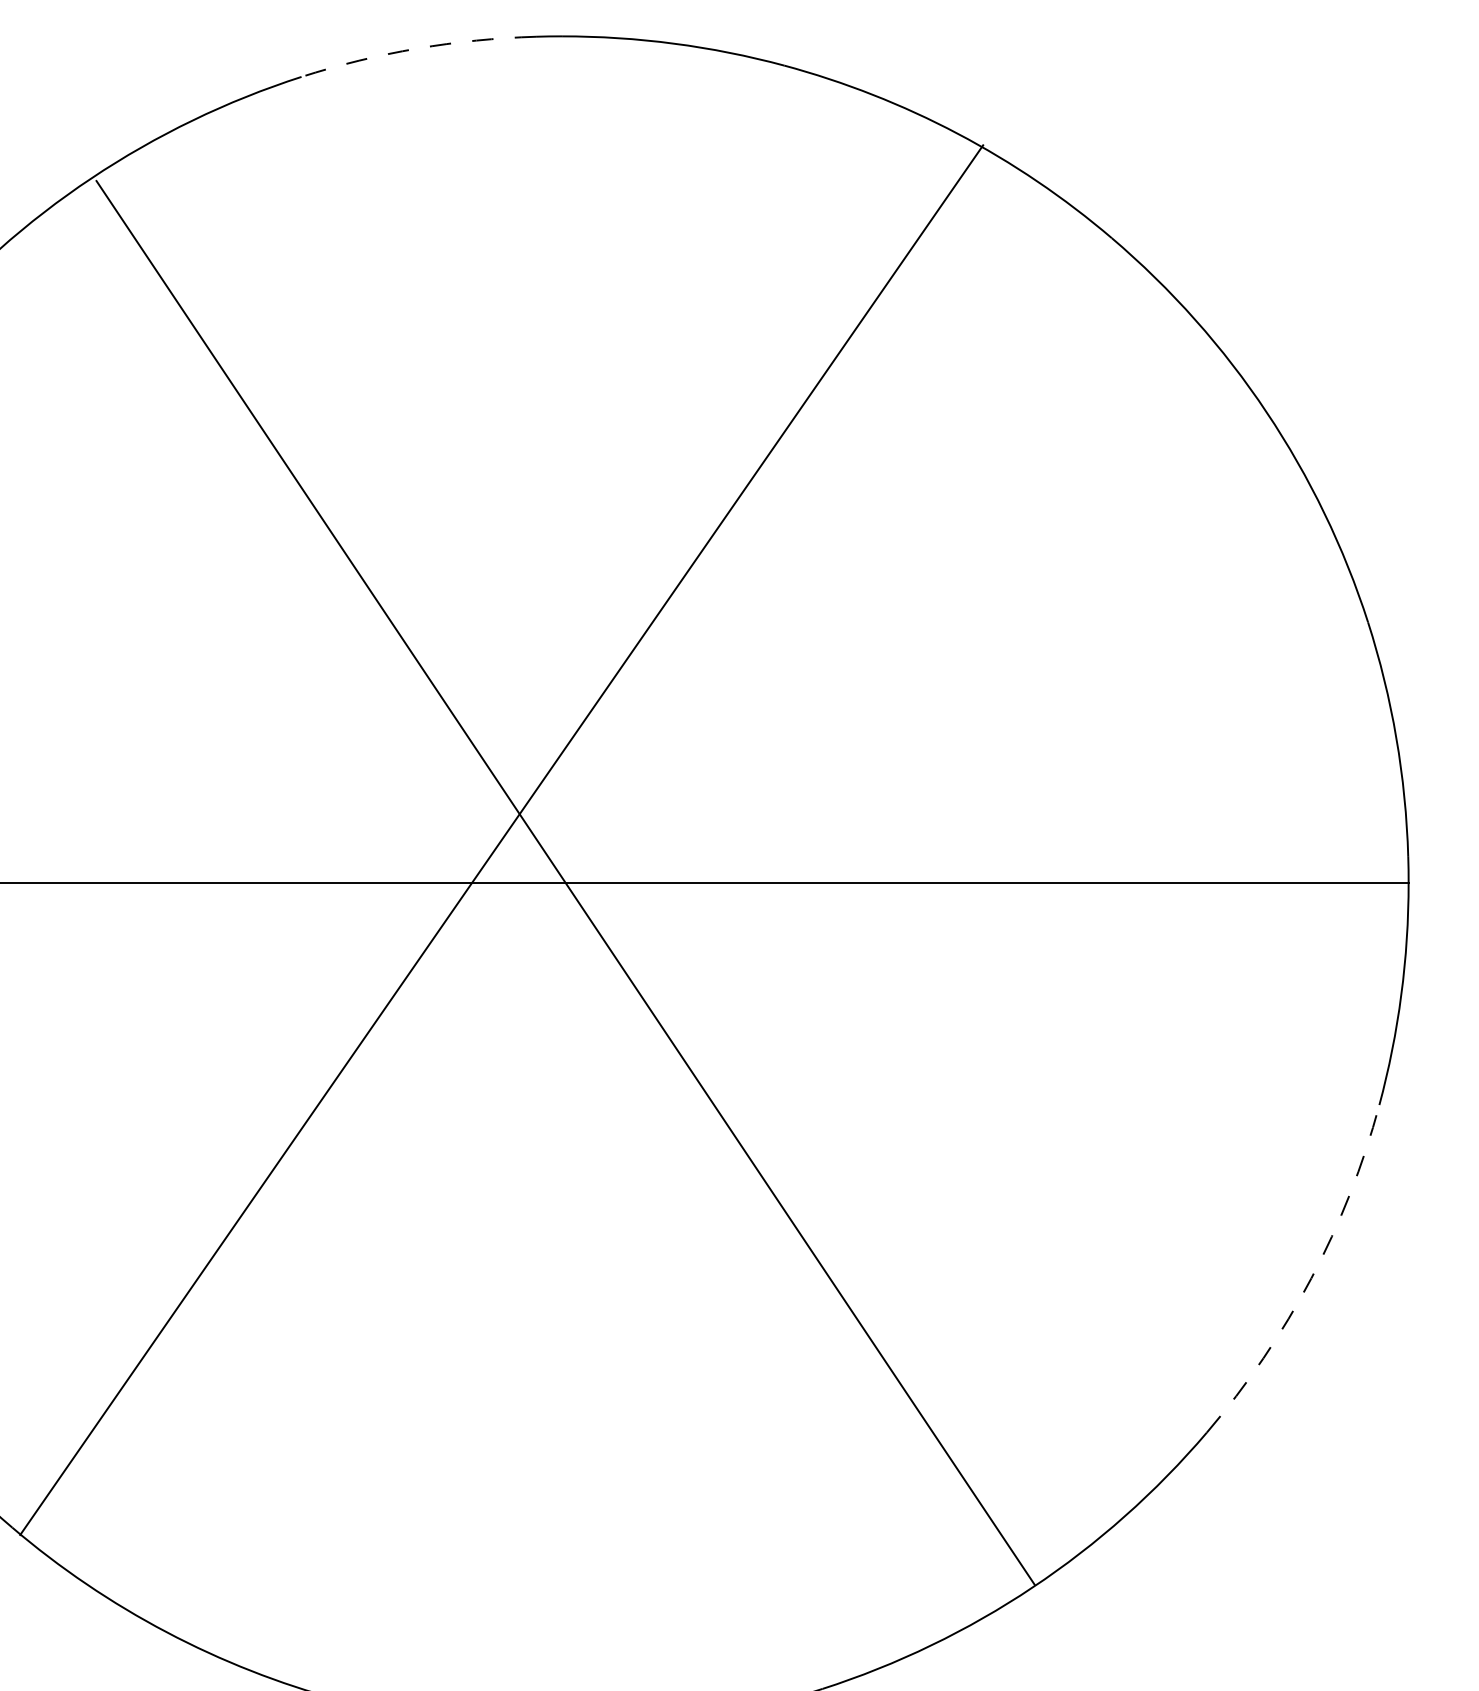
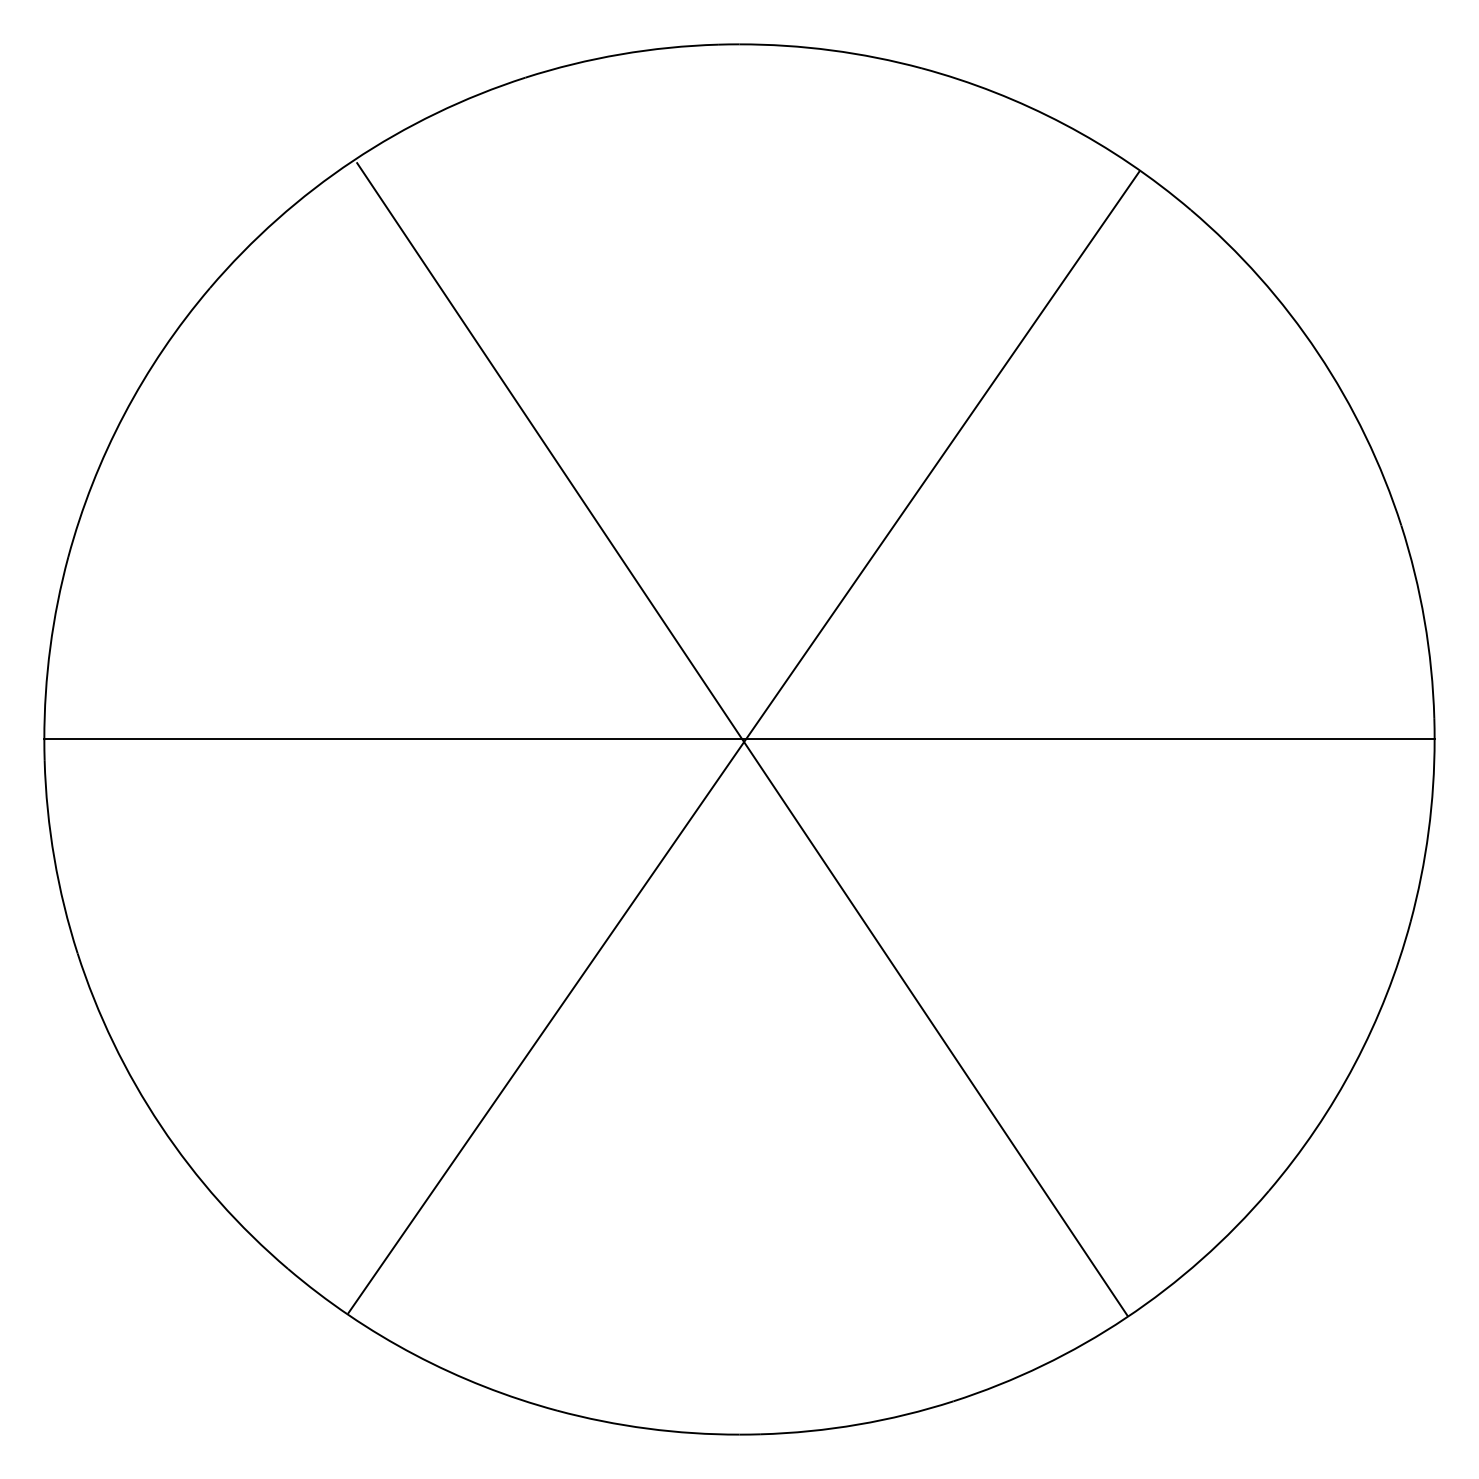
arc: (417, 48) -> (620, 54), dashed -> solid
line: (501, 839) -> (743, 741), moved
arc: (1311, 1278) -> (1354, 1064), dashed -> solid

